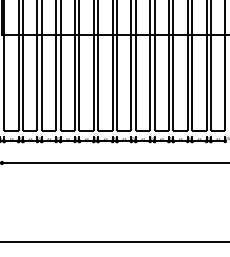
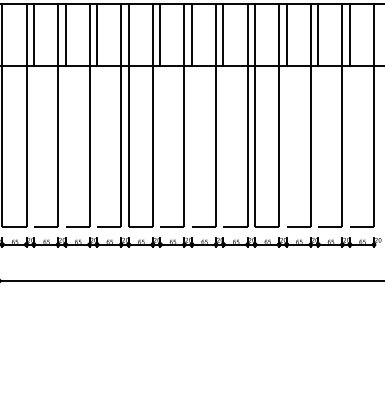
line: (23, 82) -> (34, 145), removed
line: (41, 82) -> (64, 145), removed
line: (60, 82) -> (96, 145), removed
line: (98, 82) -> (160, 145), removed
line: (116, 82) -> (191, 145), removed
line: (135, 82) -> (223, 145), removed
line: (173, 82) -> (286, 145), removed
line: (192, 82) -> (318, 145), removed
line: (210, 82) -> (349, 145), removed

